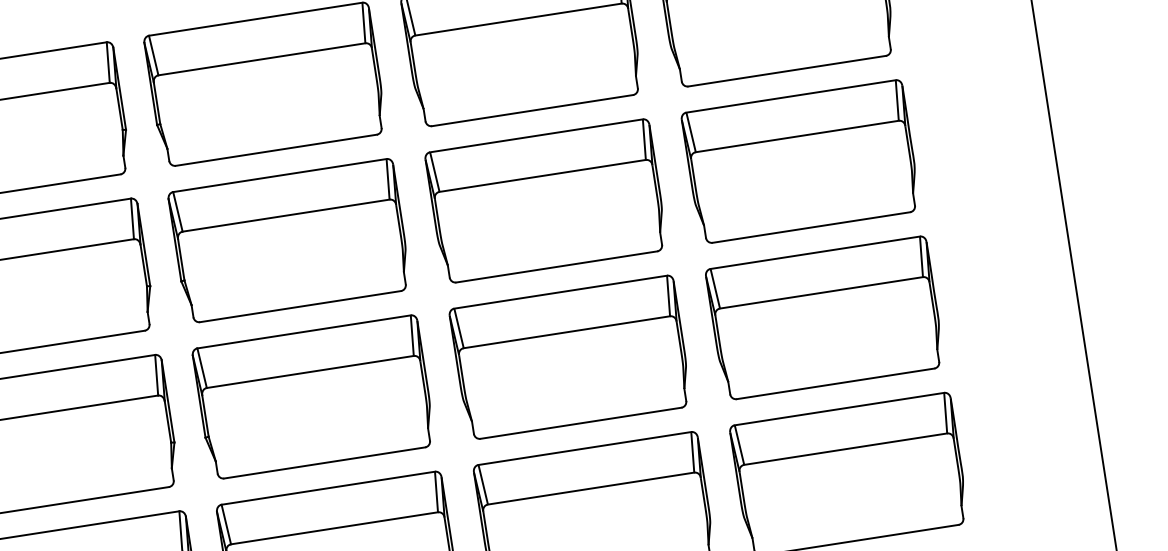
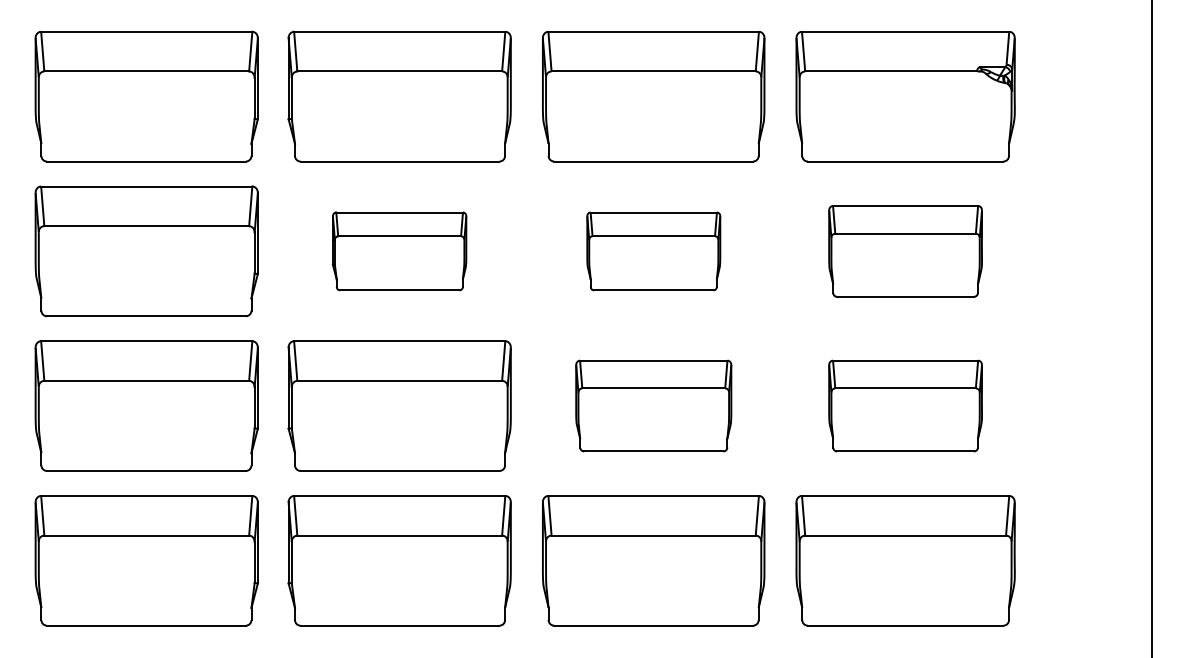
part: (801, 162) -> (905, 251), size x0.7
part: (546, 201) -> (653, 251), size x0.6
part: (289, 241) -> (399, 251), size x0.6
part: (825, 317) -> (905, 405), size x0.7
part: (570, 357) -> (653, 405), size x0.7

